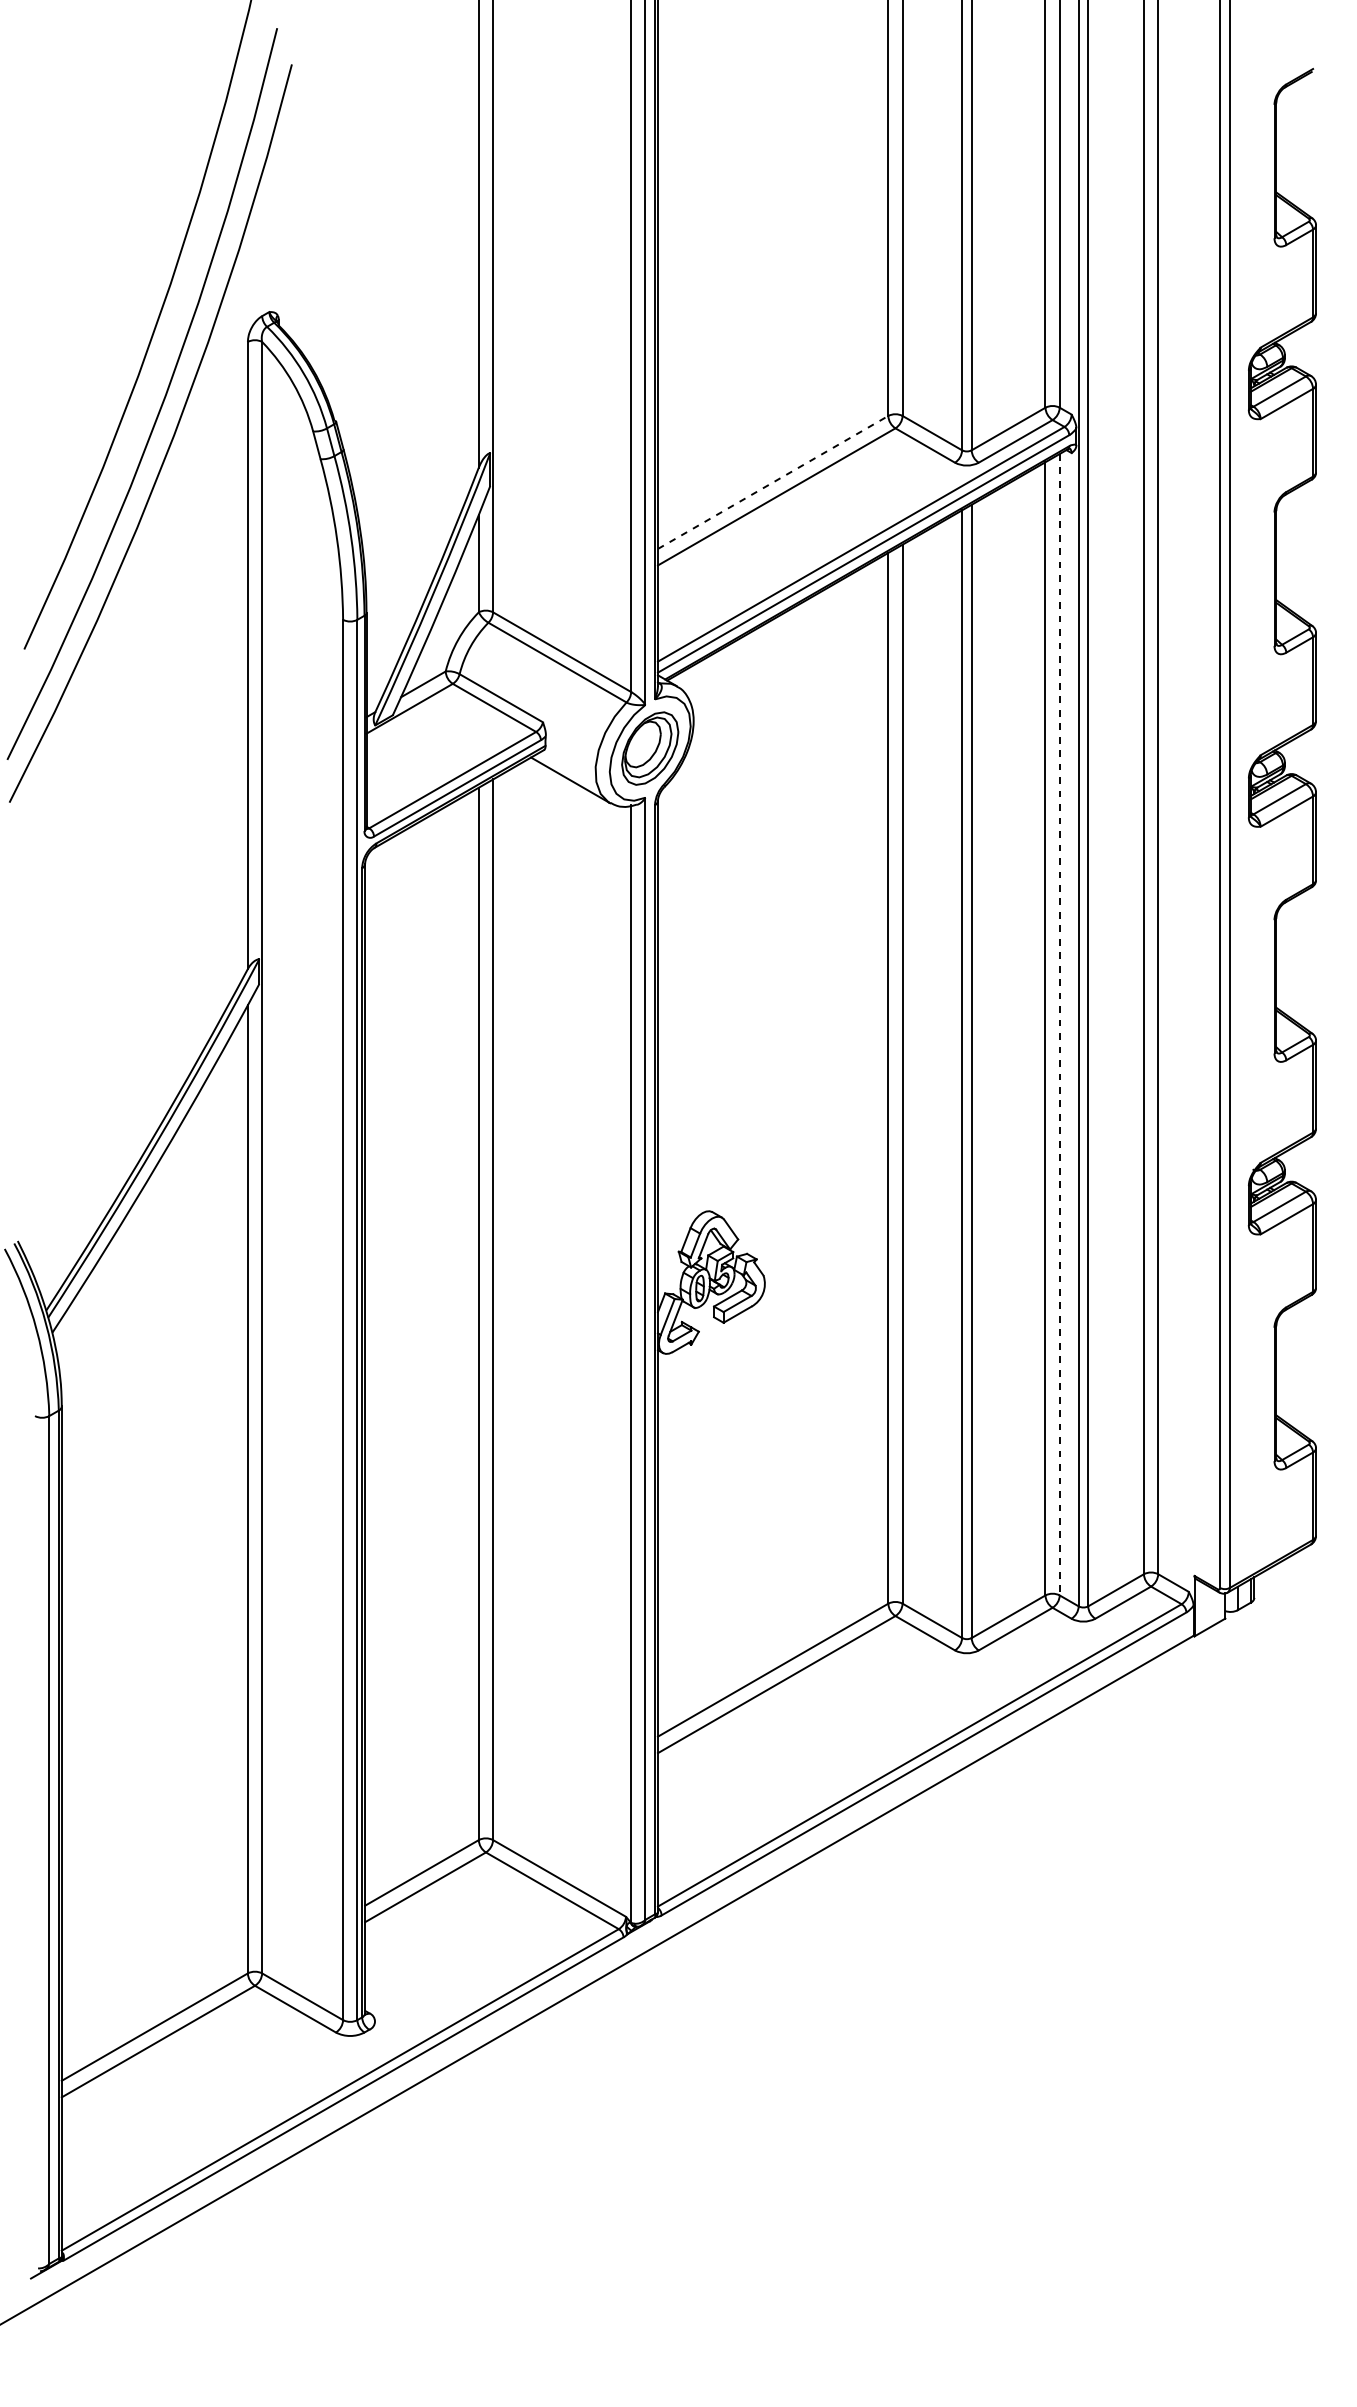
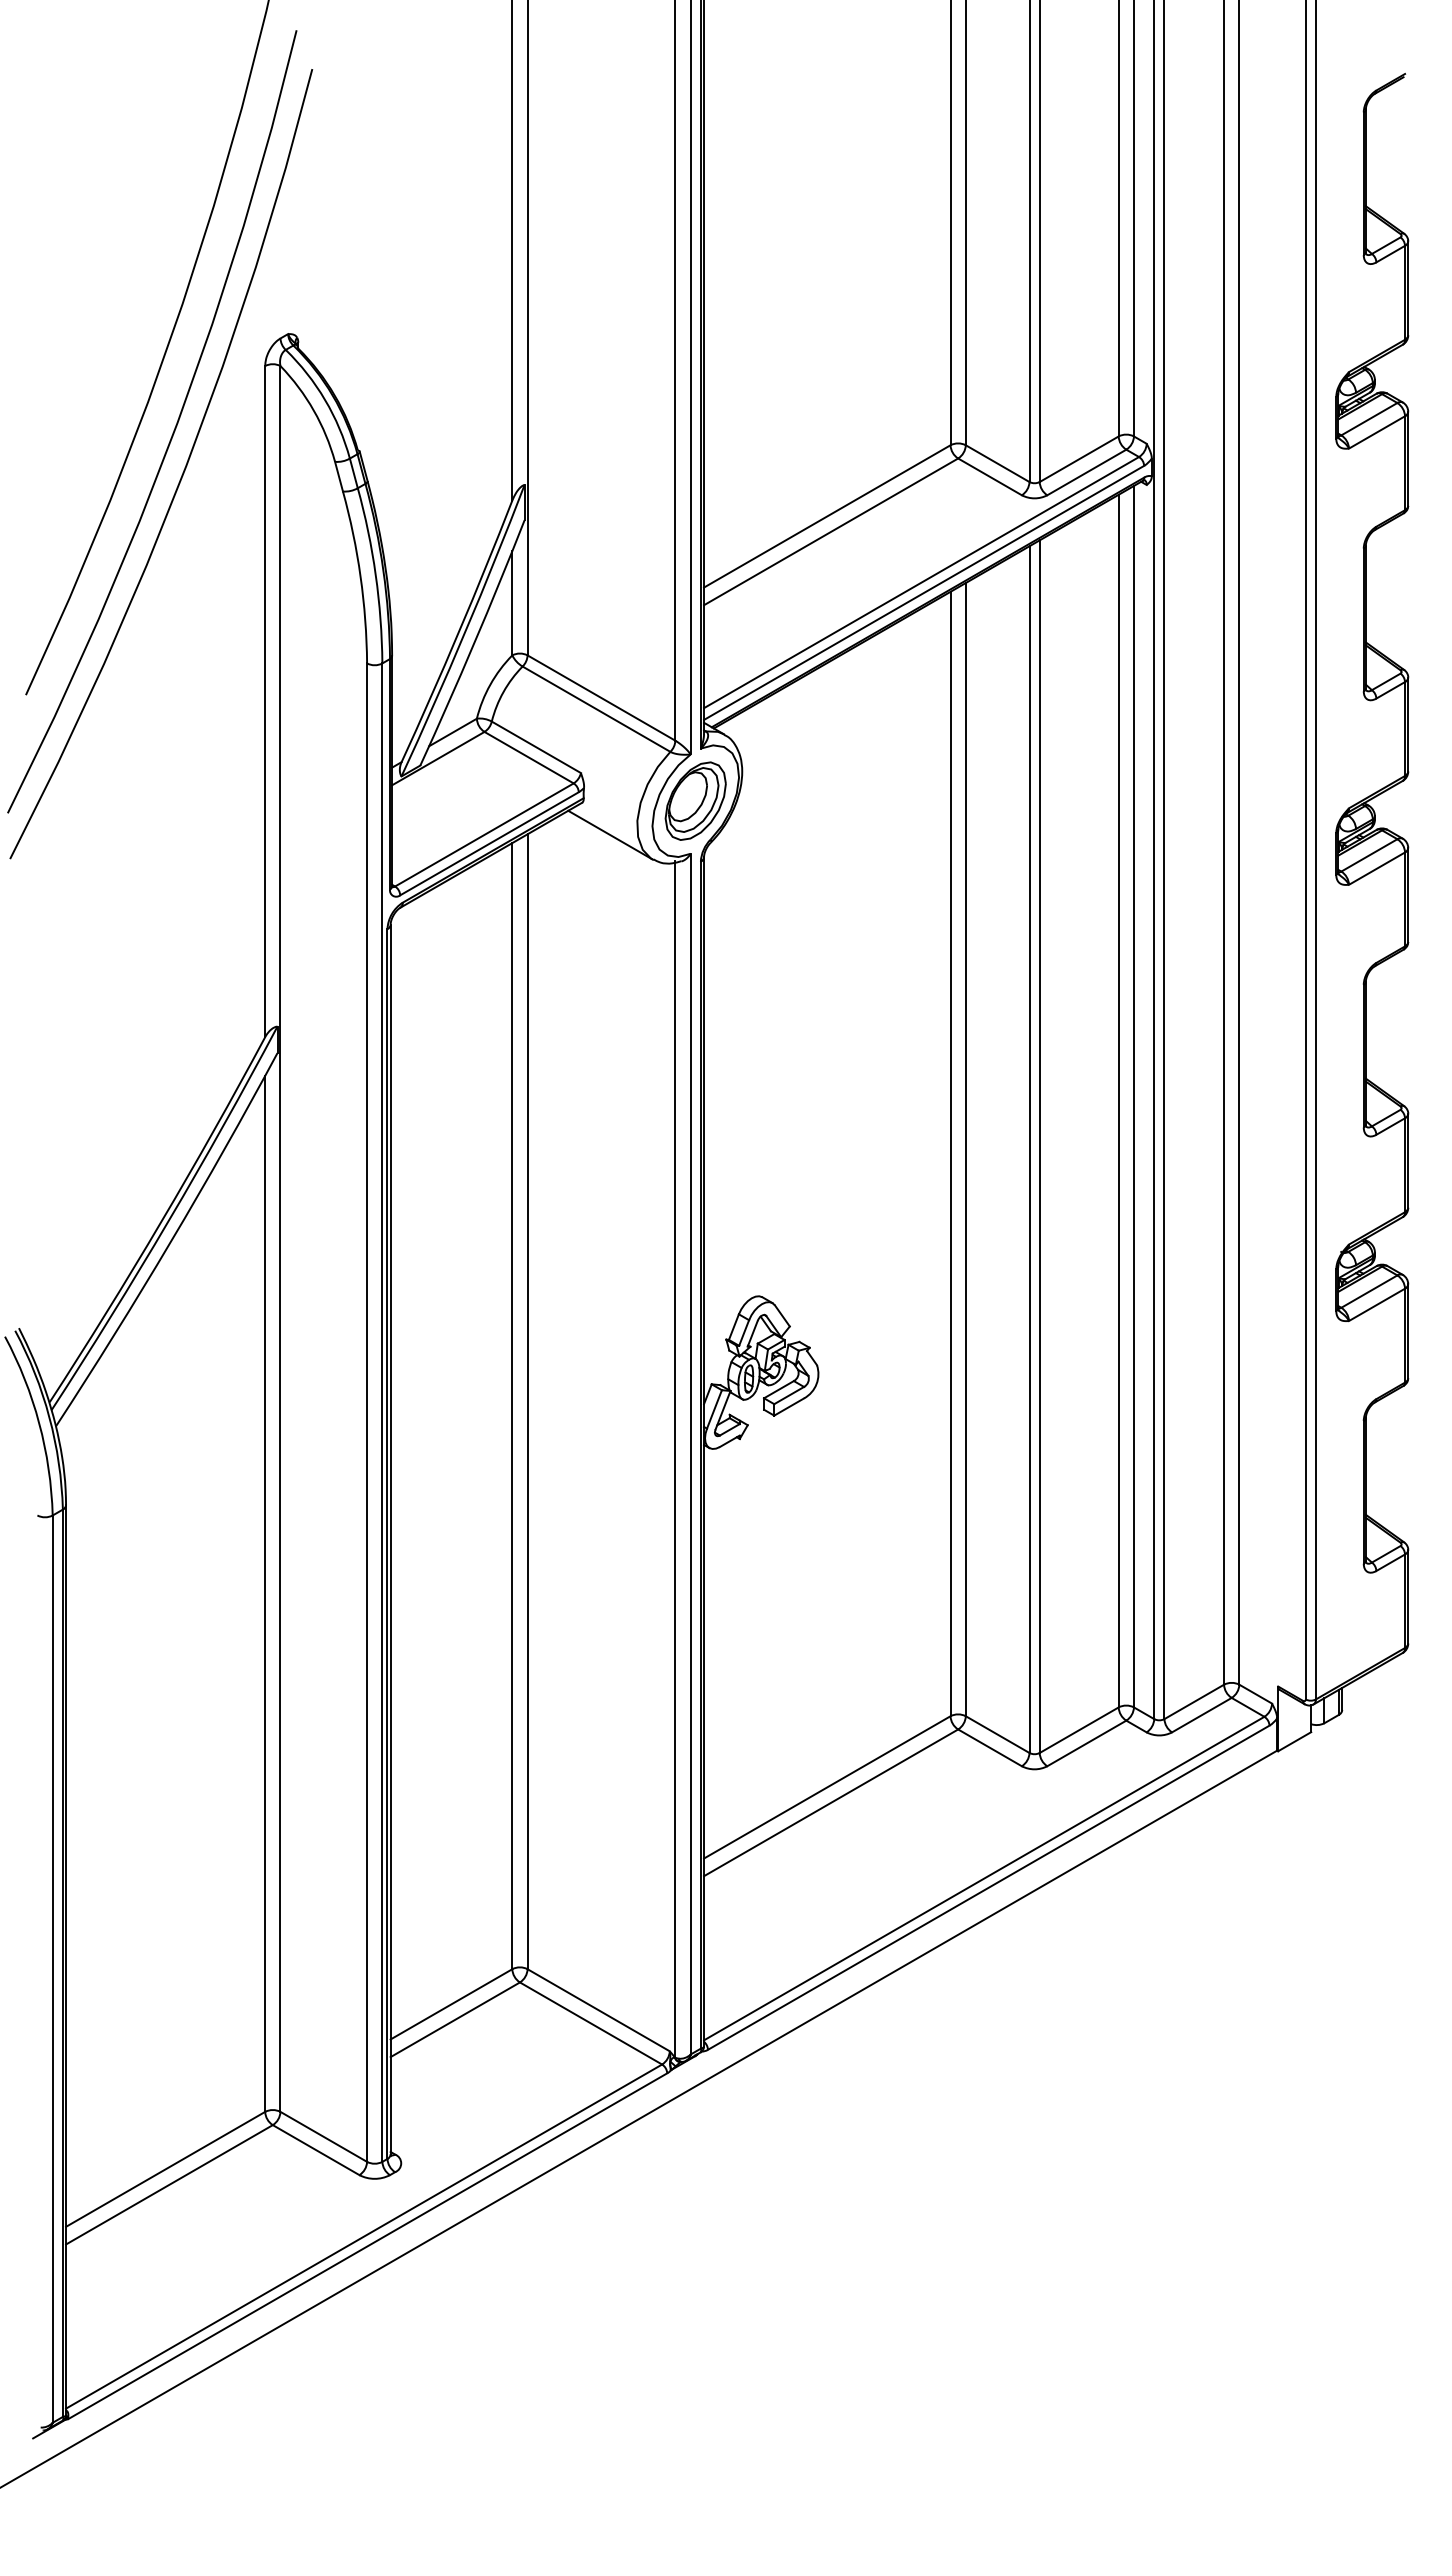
line: (773, 482) -> (827, 516), dashed -> solid
line: (1059, 1024) -> (1133, 1096), dashed -> solid

